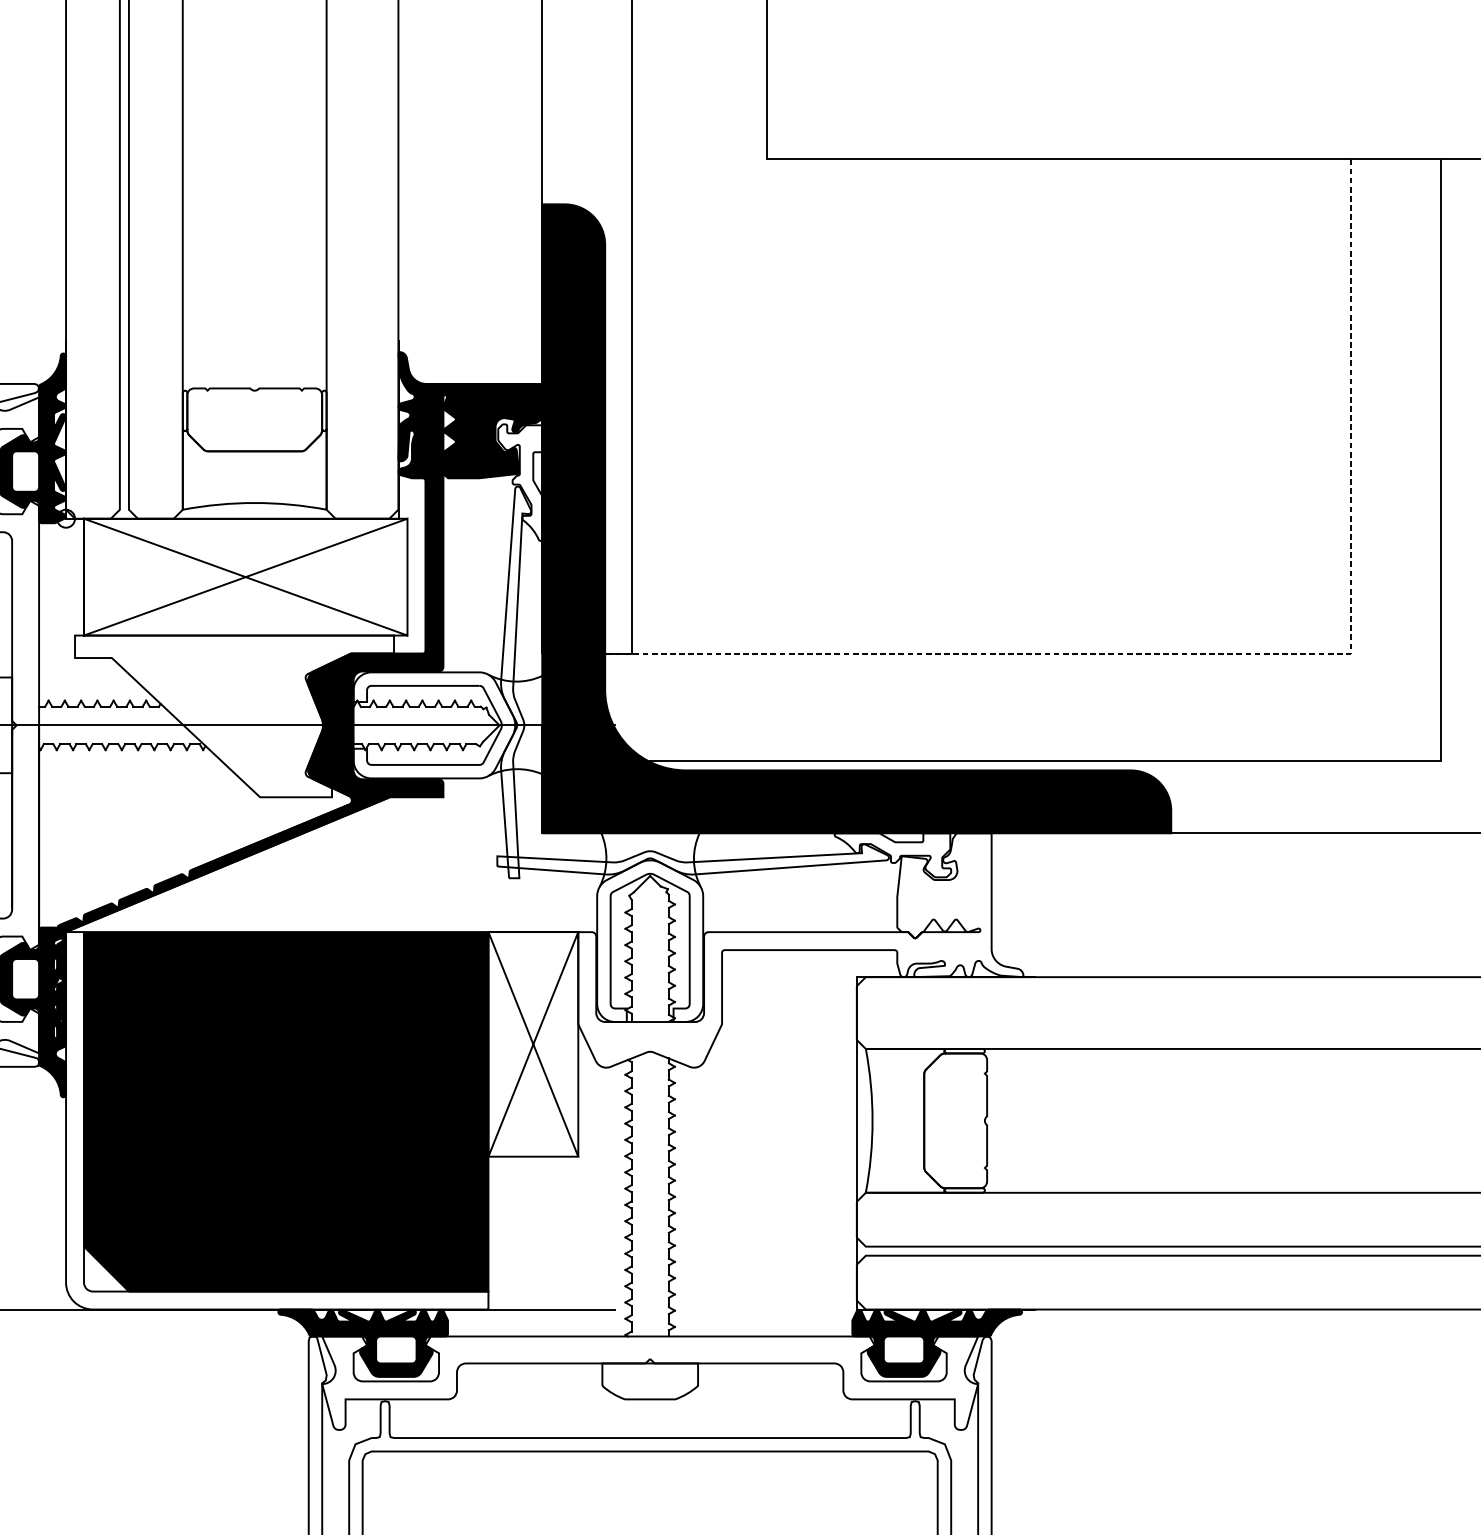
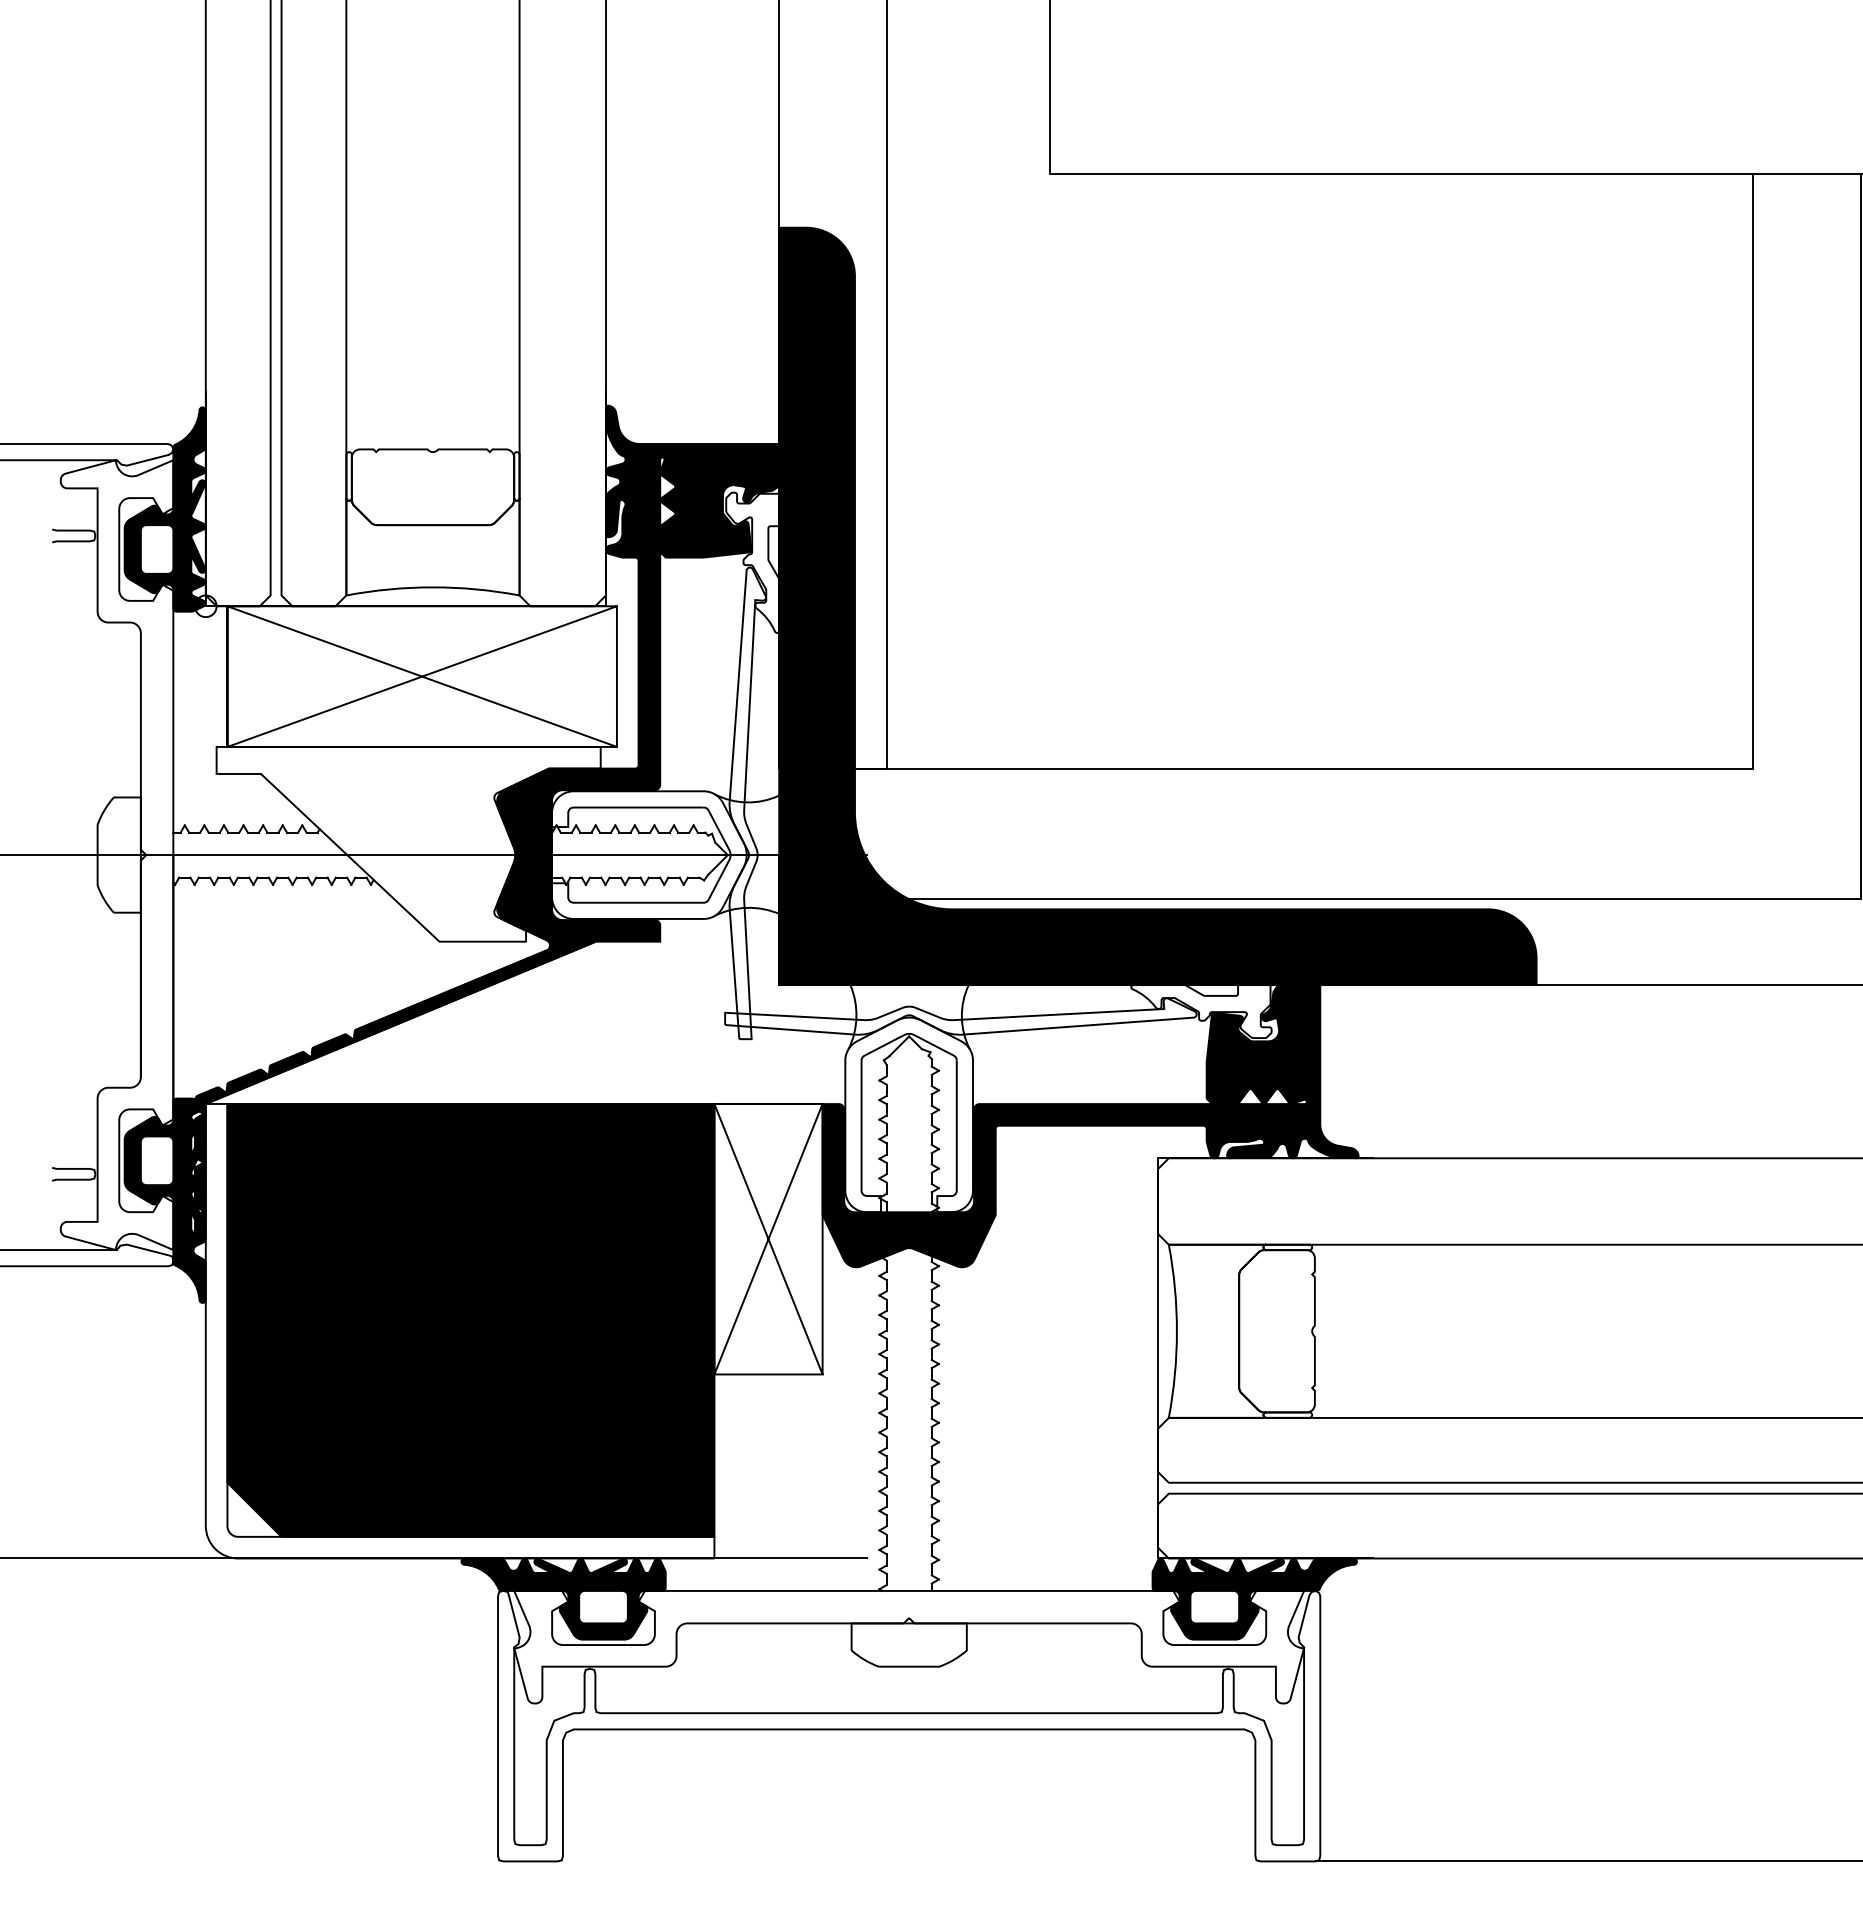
line: (1225, 653) -> (1601, 768), dashed -> solid
fill: (800, 950) -> (1090, 1126), added

